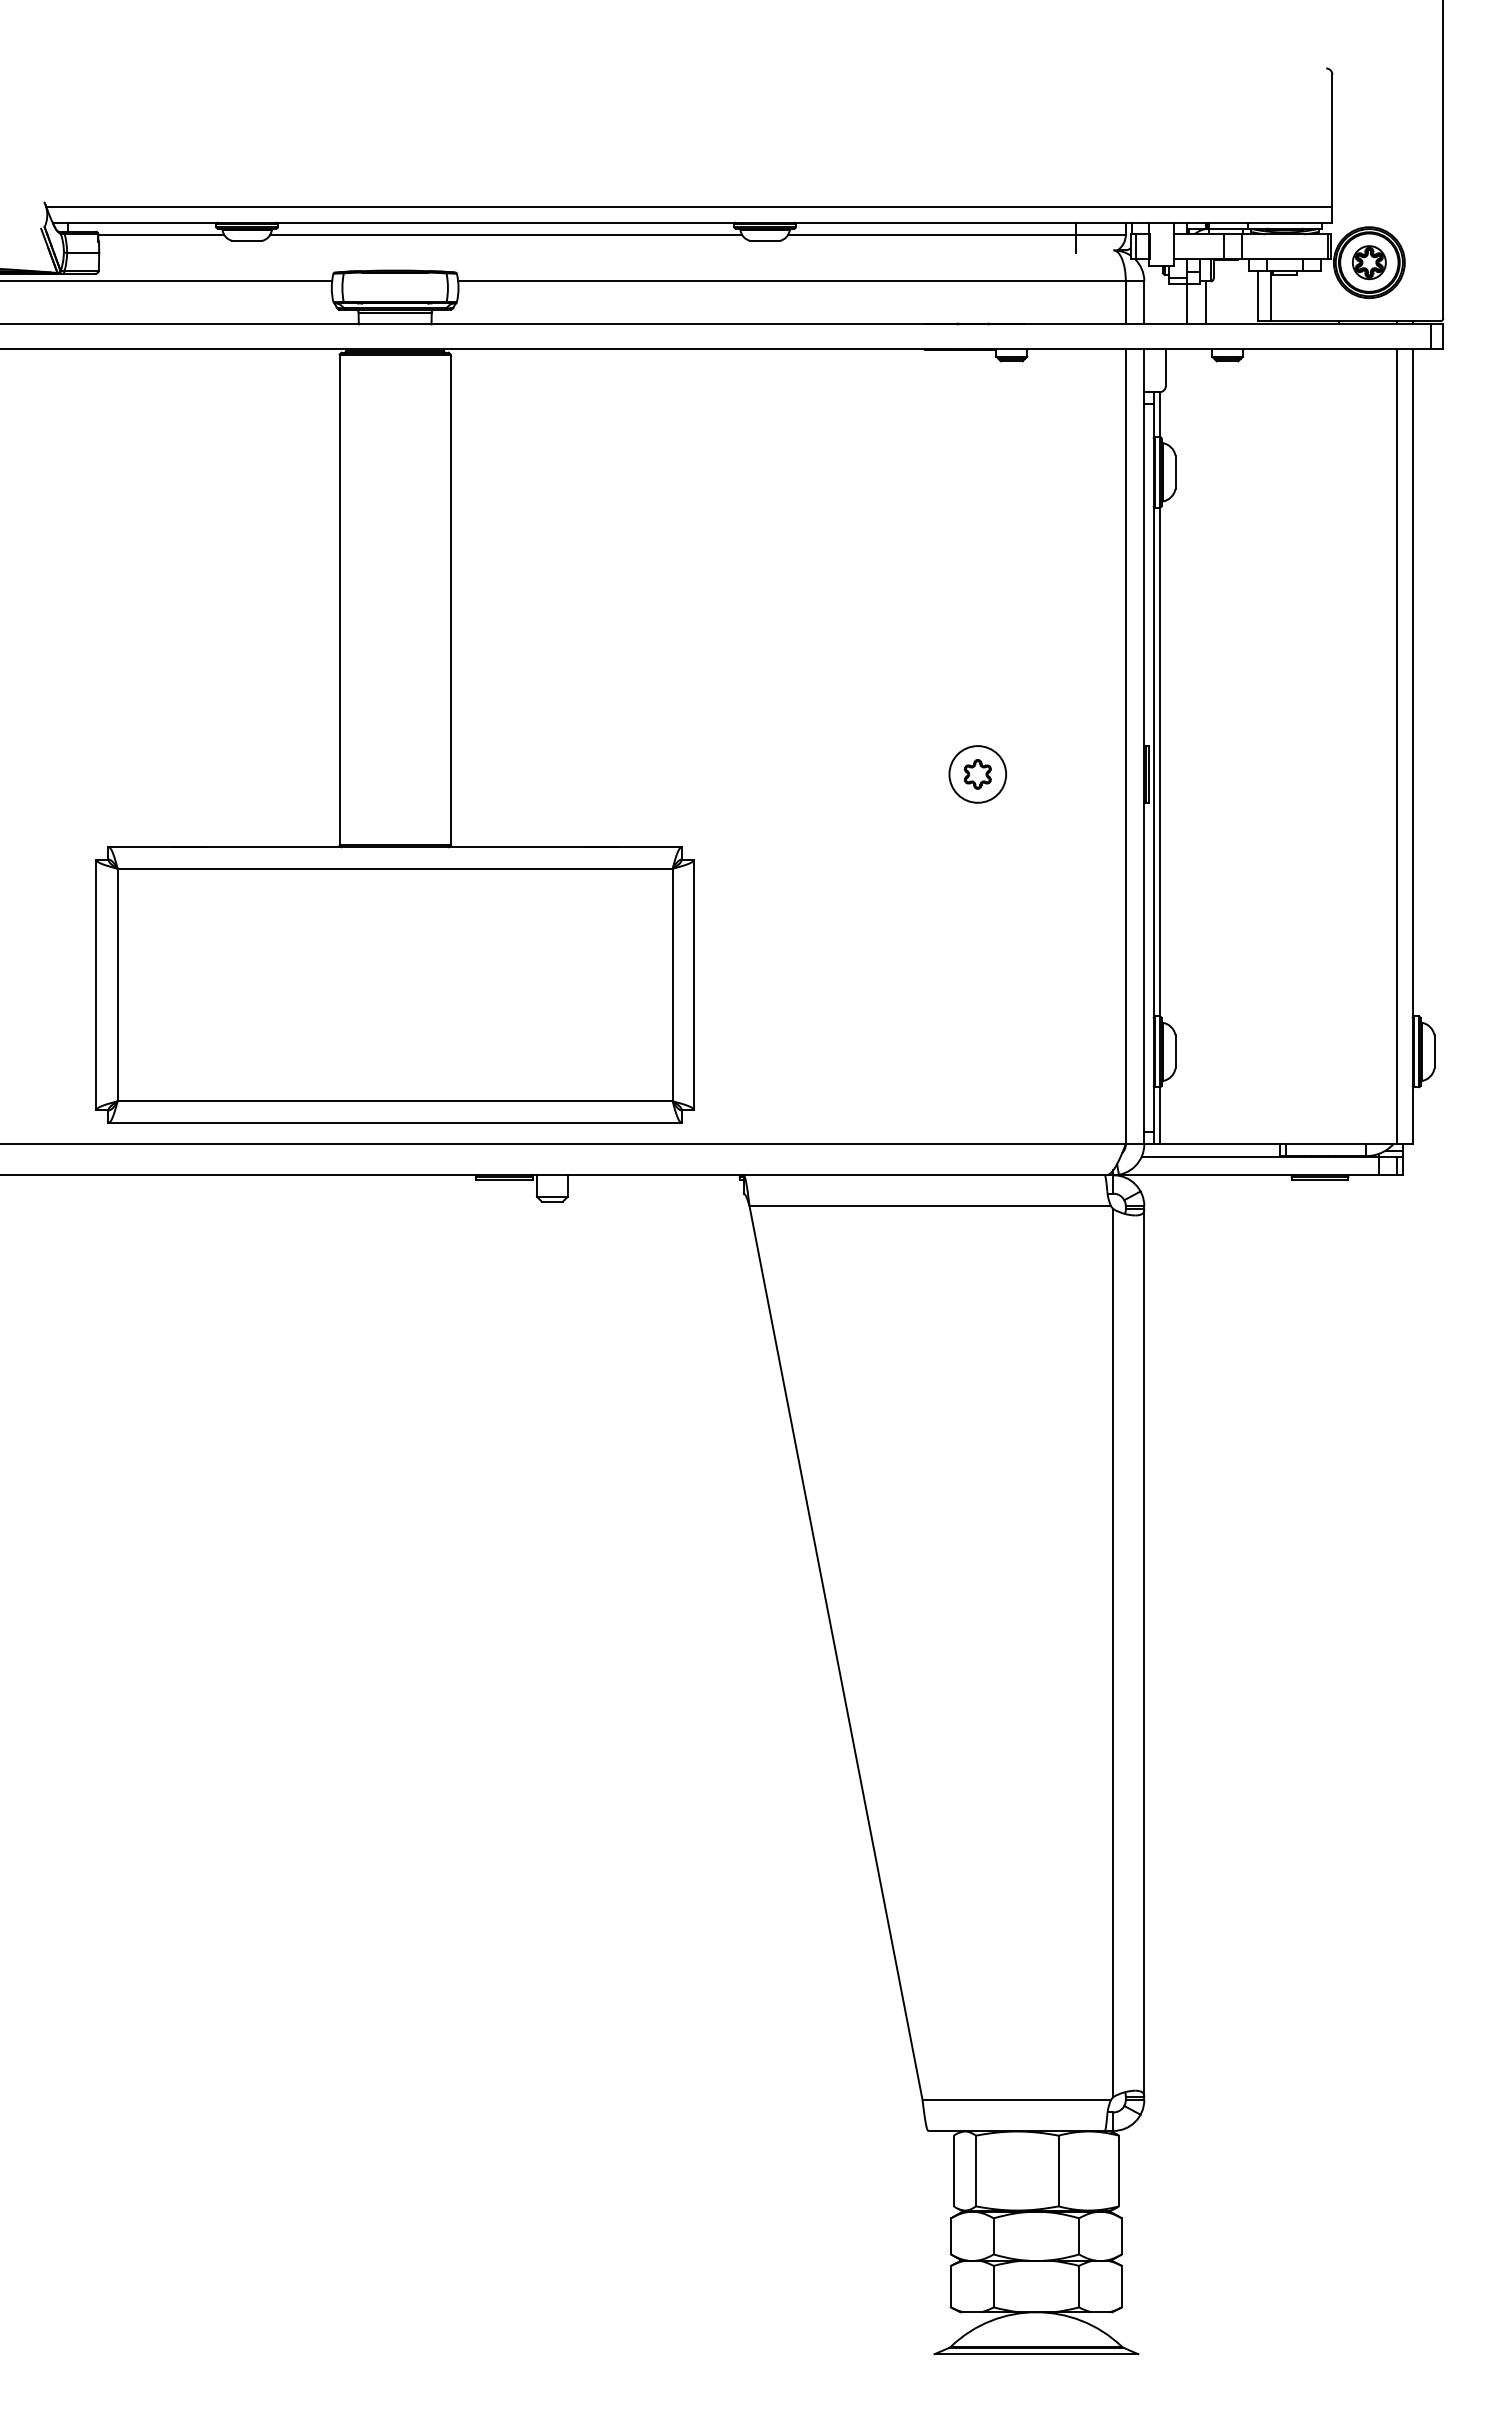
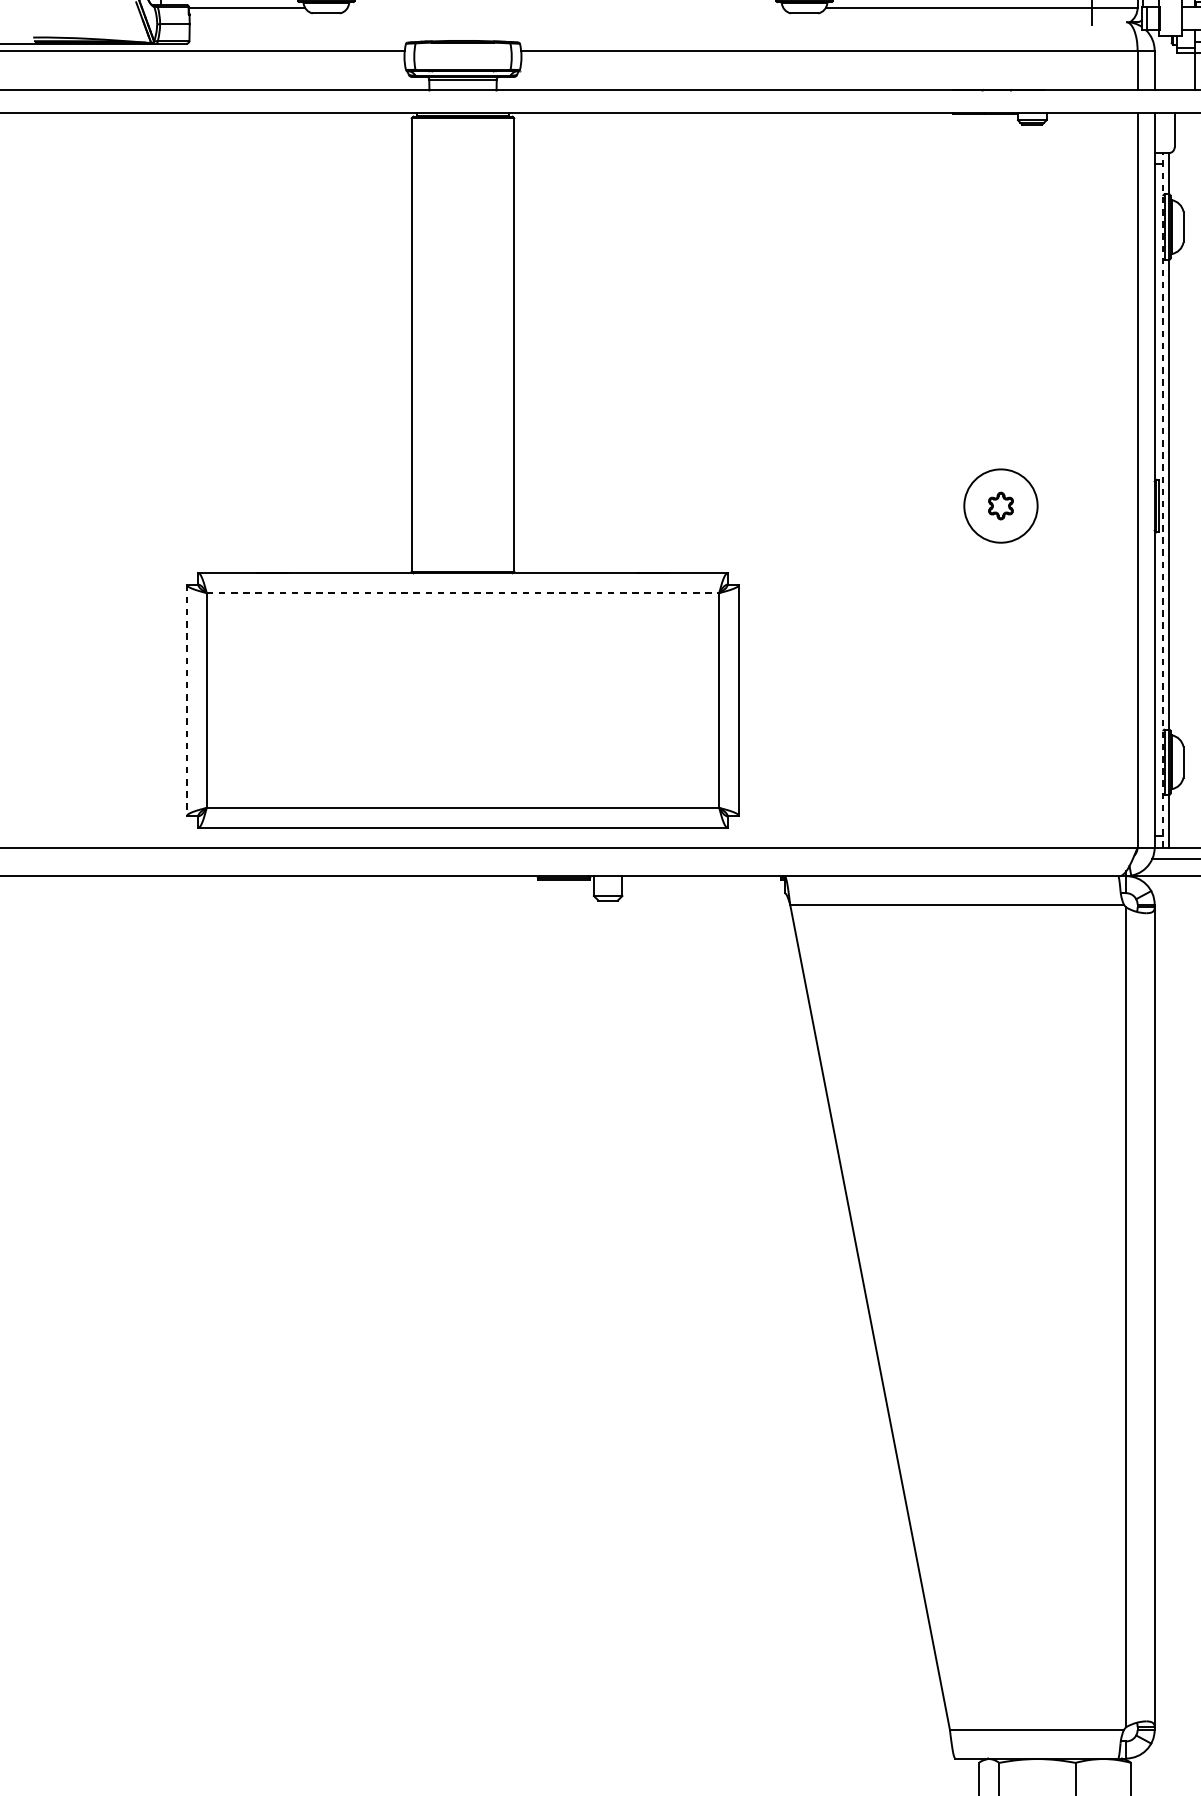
line: (506, 235) -> (565, 8), removed
line: (1153, 767) -> (1163, 499), solid -> dashed
circle: (977, 774) -> (1000, 506), size x1.4
line: (395, 868) -> (463, 592), solid -> dashed
line: (96, 985) -> (187, 700), solid -> dashed

